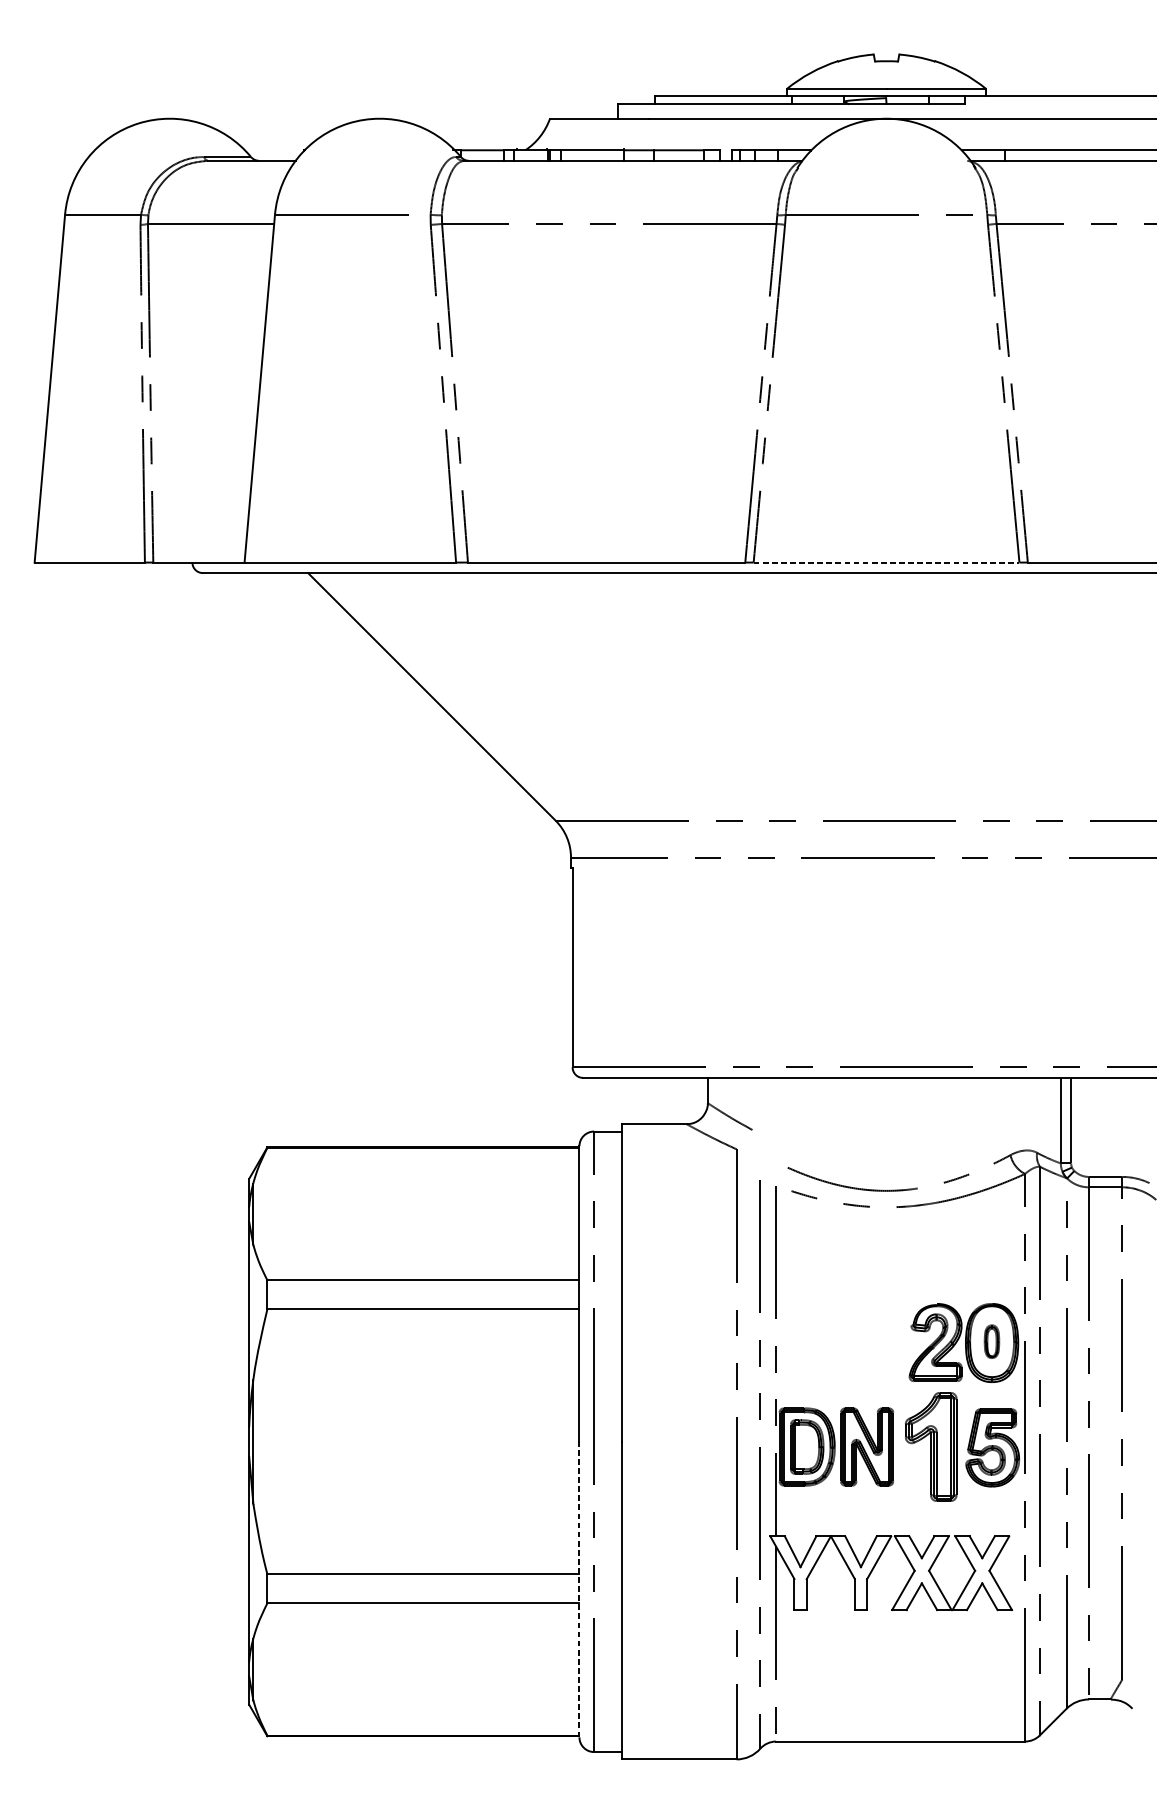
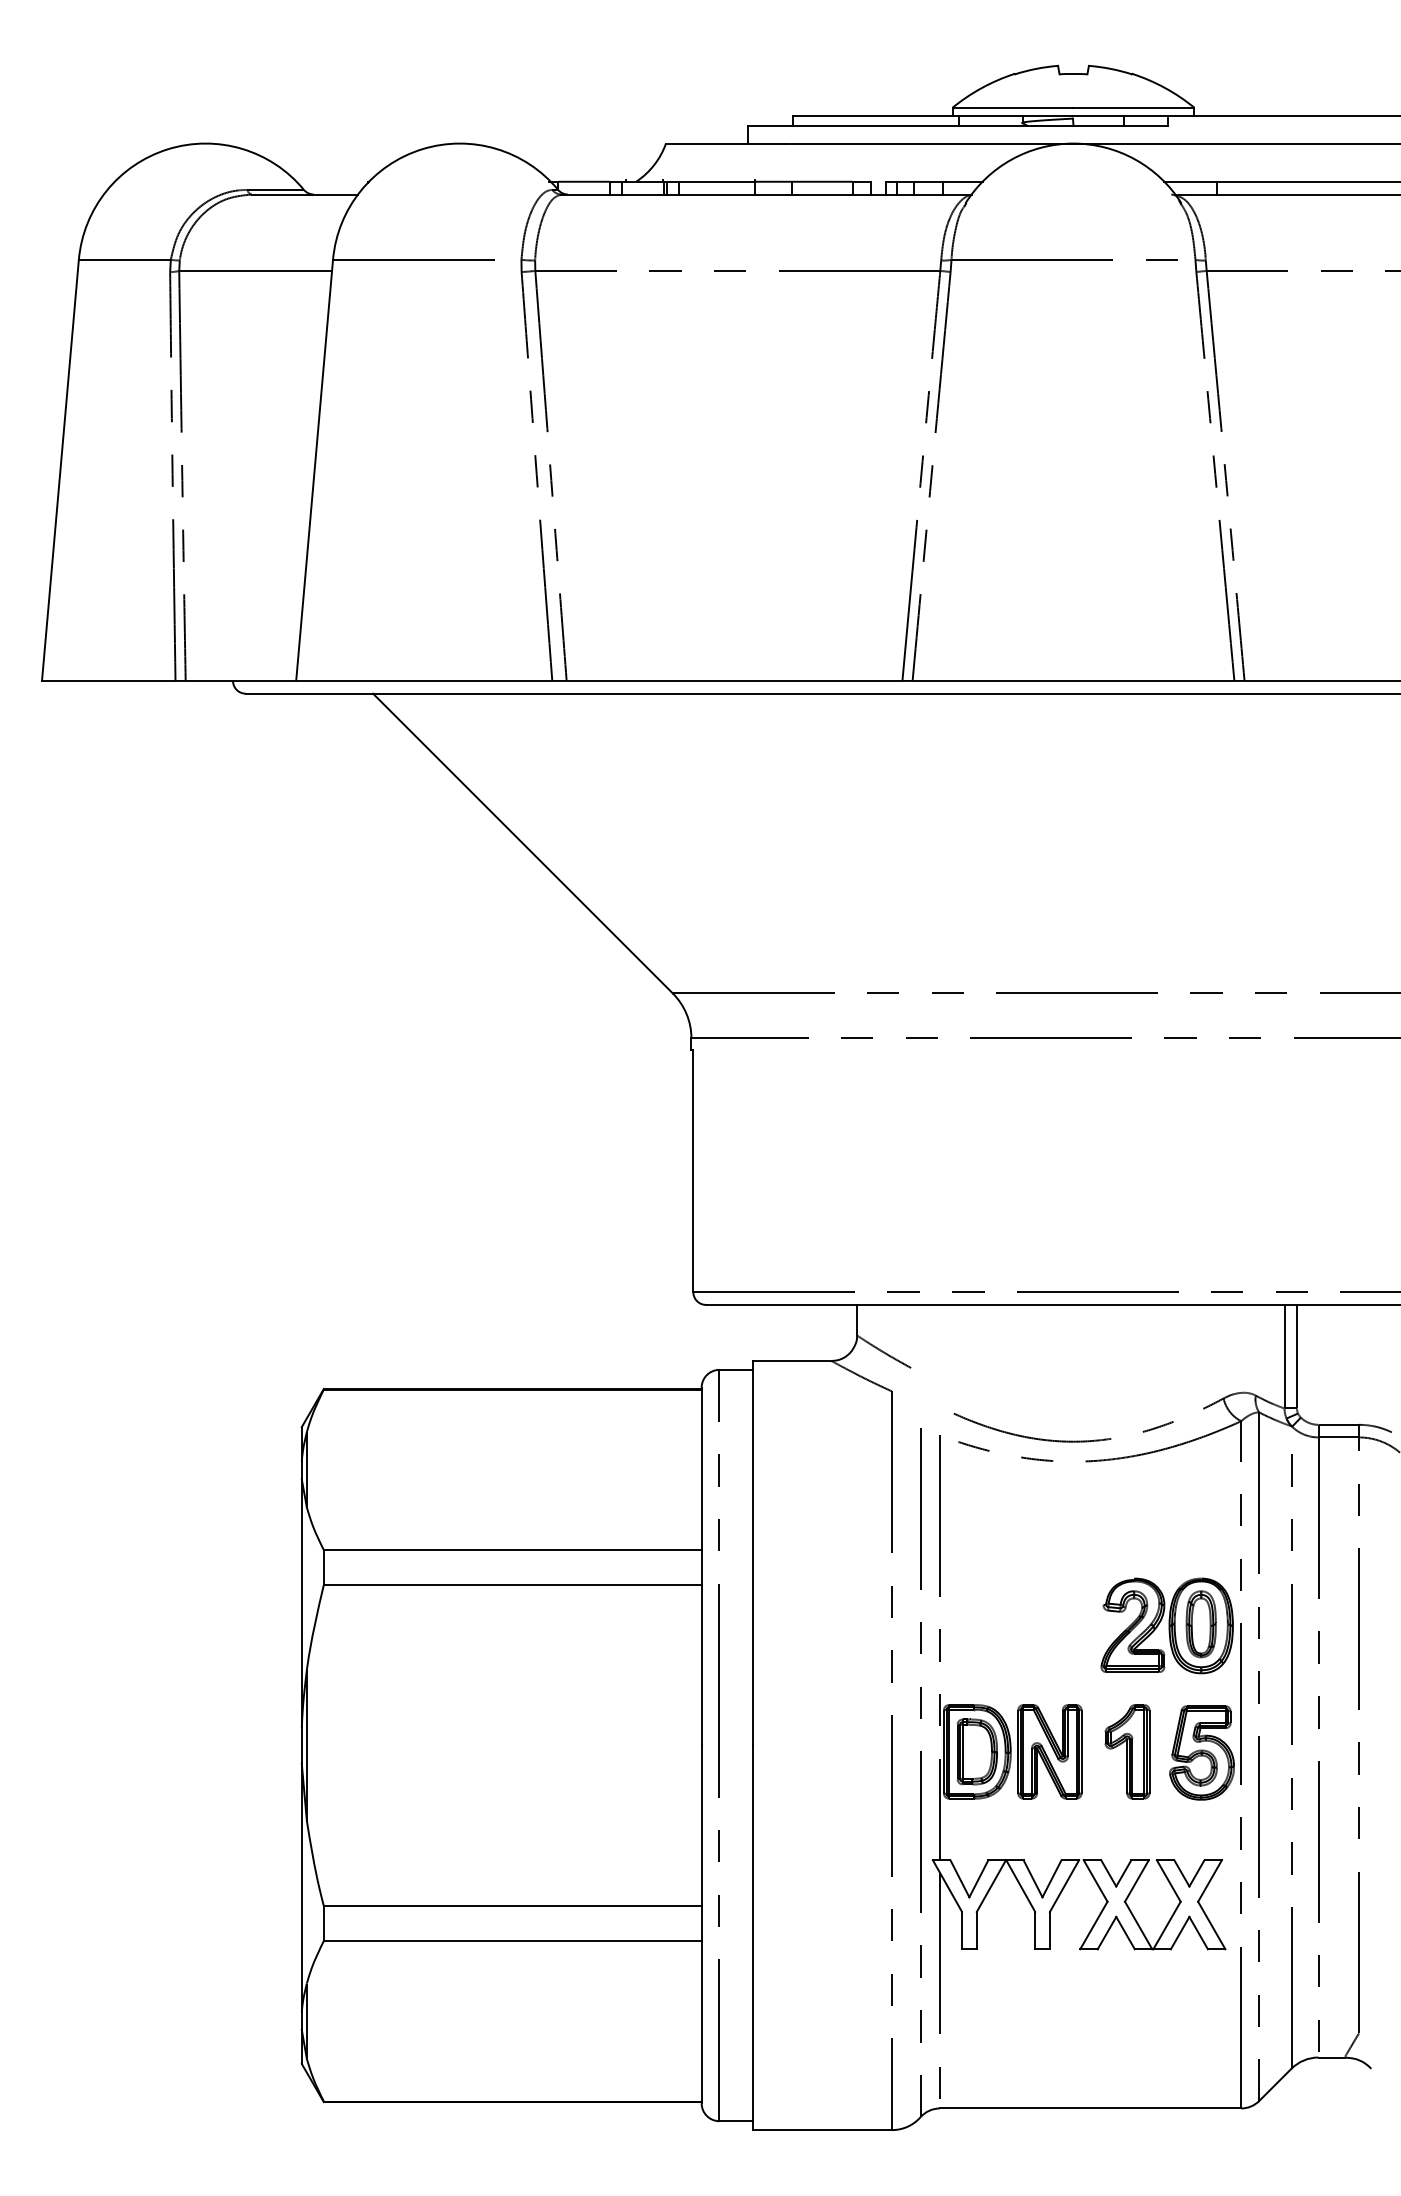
line: (886, 562) -> (1073, 680), dashed -> solid
part: (991, 1341) -> (1200, 1624), size x1.67
part: (931, 1446) -> (1127, 1751), size x0.71
line: (579, 1589) -> (701, 1924), dashed -> solid

